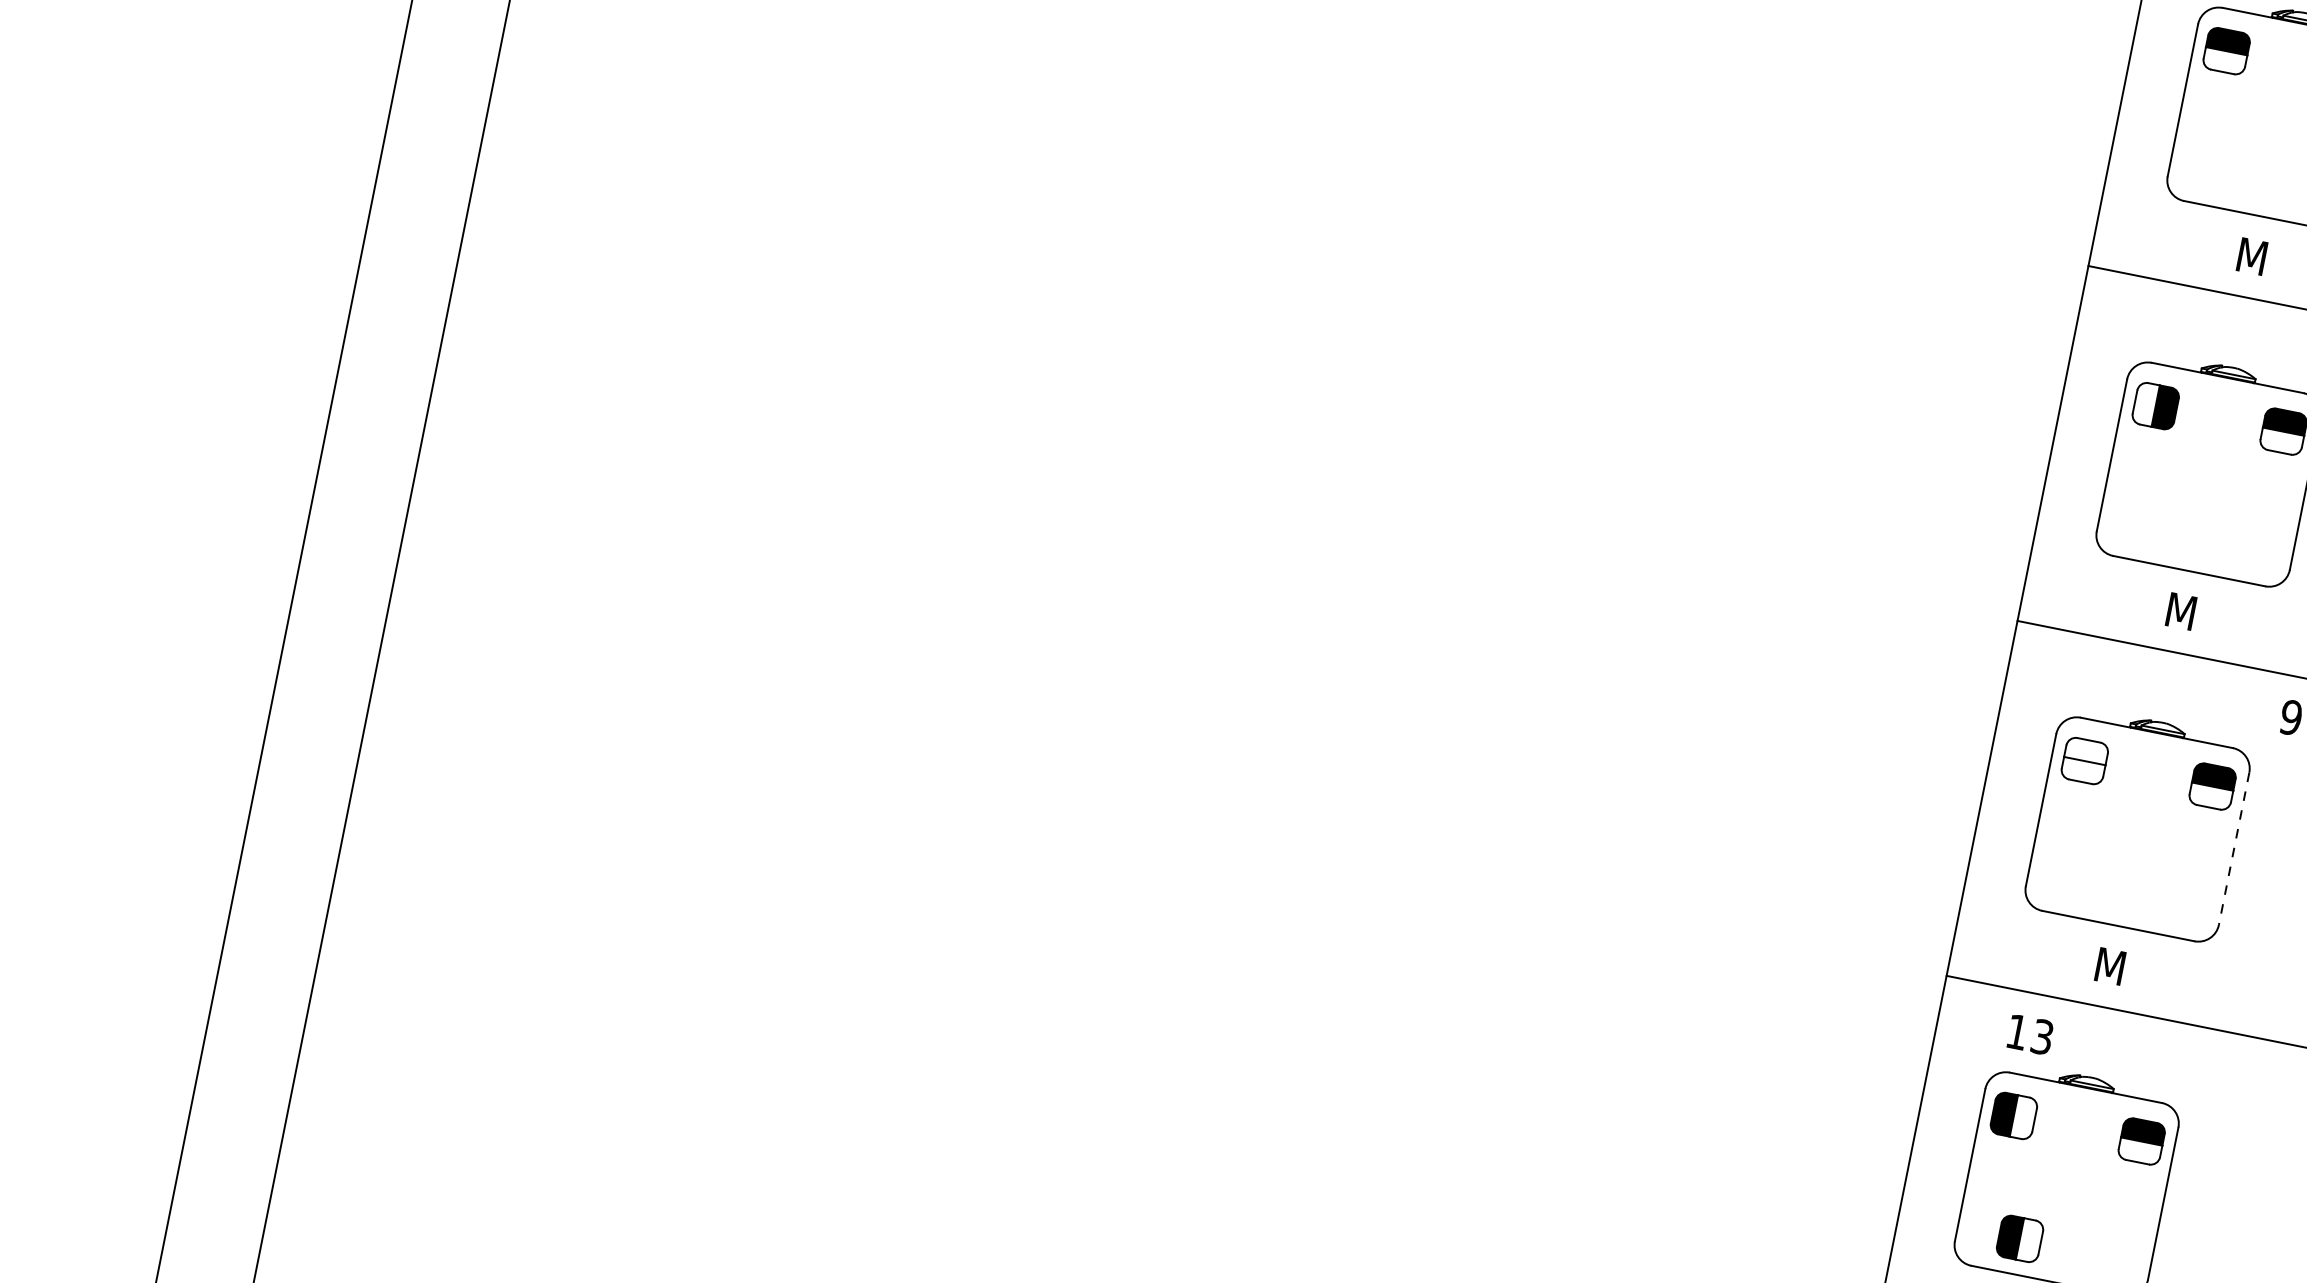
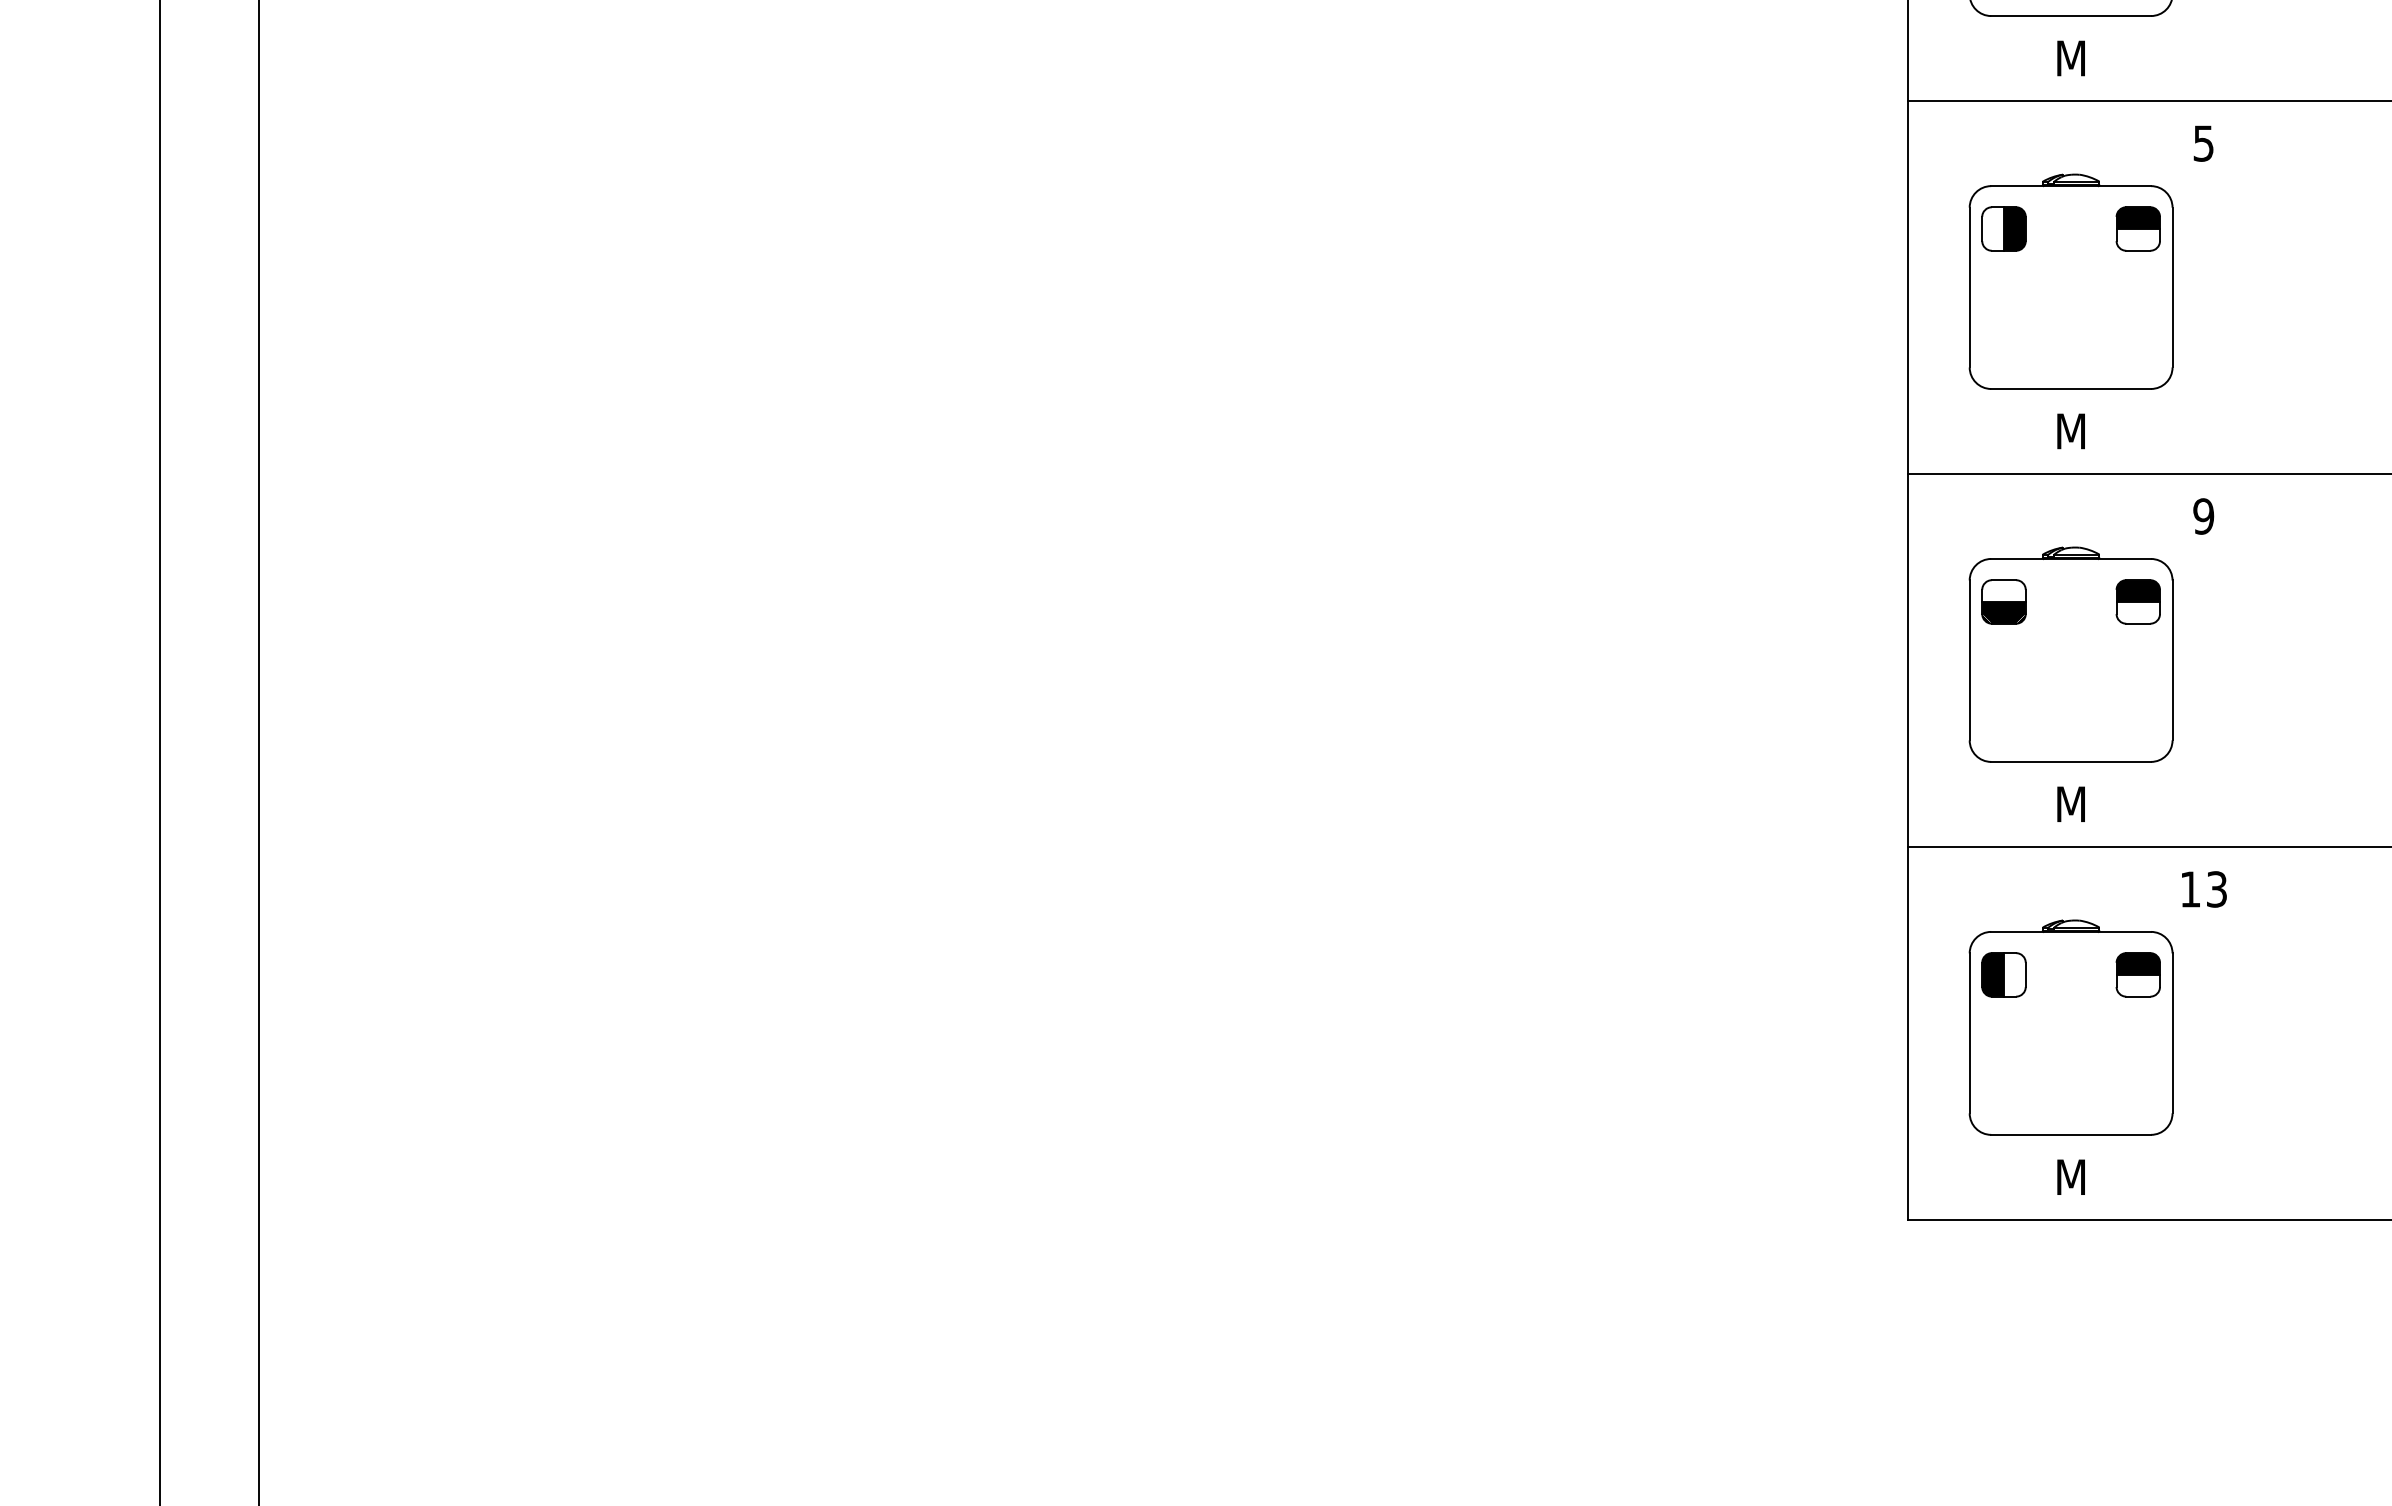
fill: (2082, 770) -> (2003, 612), added
line: (2234, 848) -> (2172, 660), dashed -> solid
text: (2030, 1034) -> (2204, 889), moved
part: (2019, 1238) -> (2034, 1097), removed

